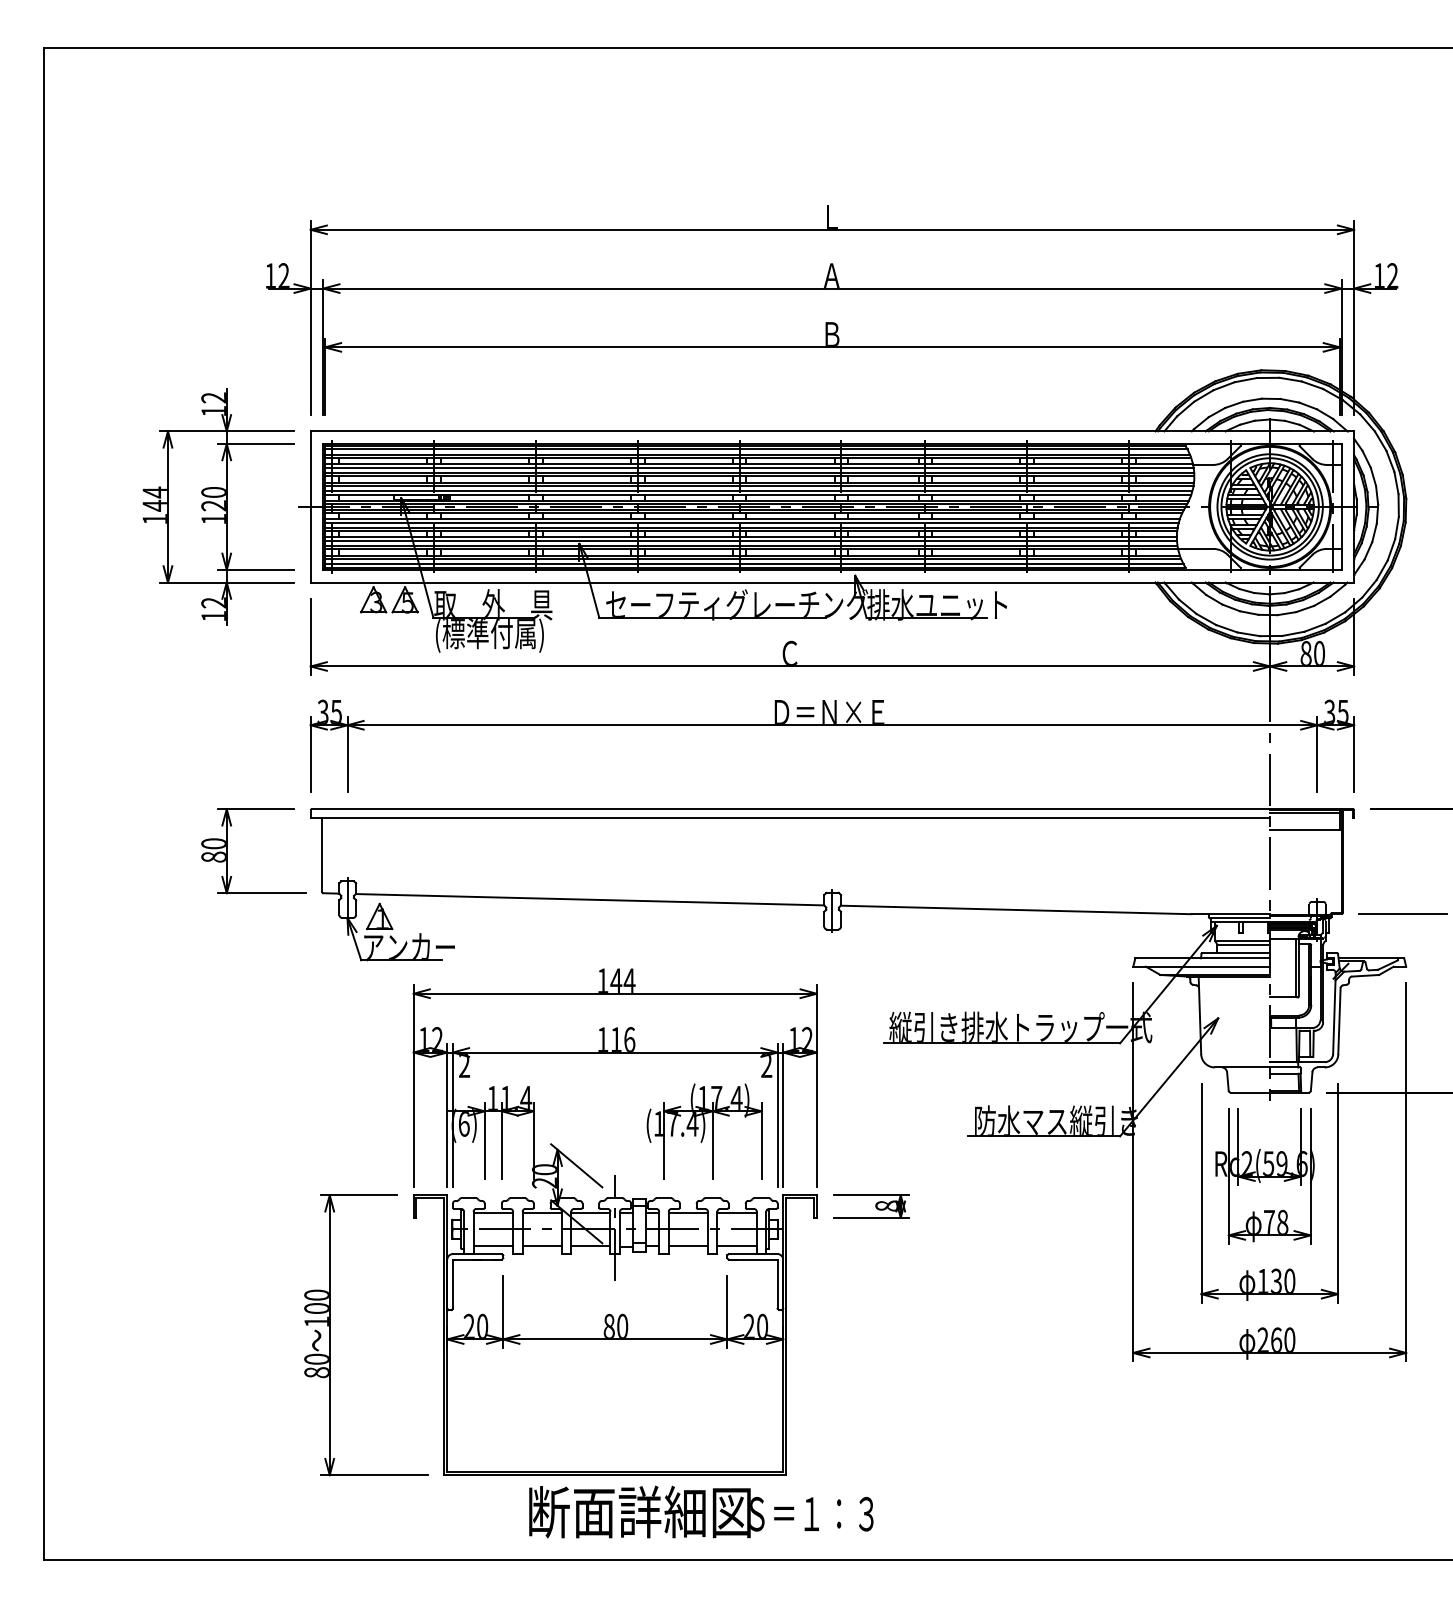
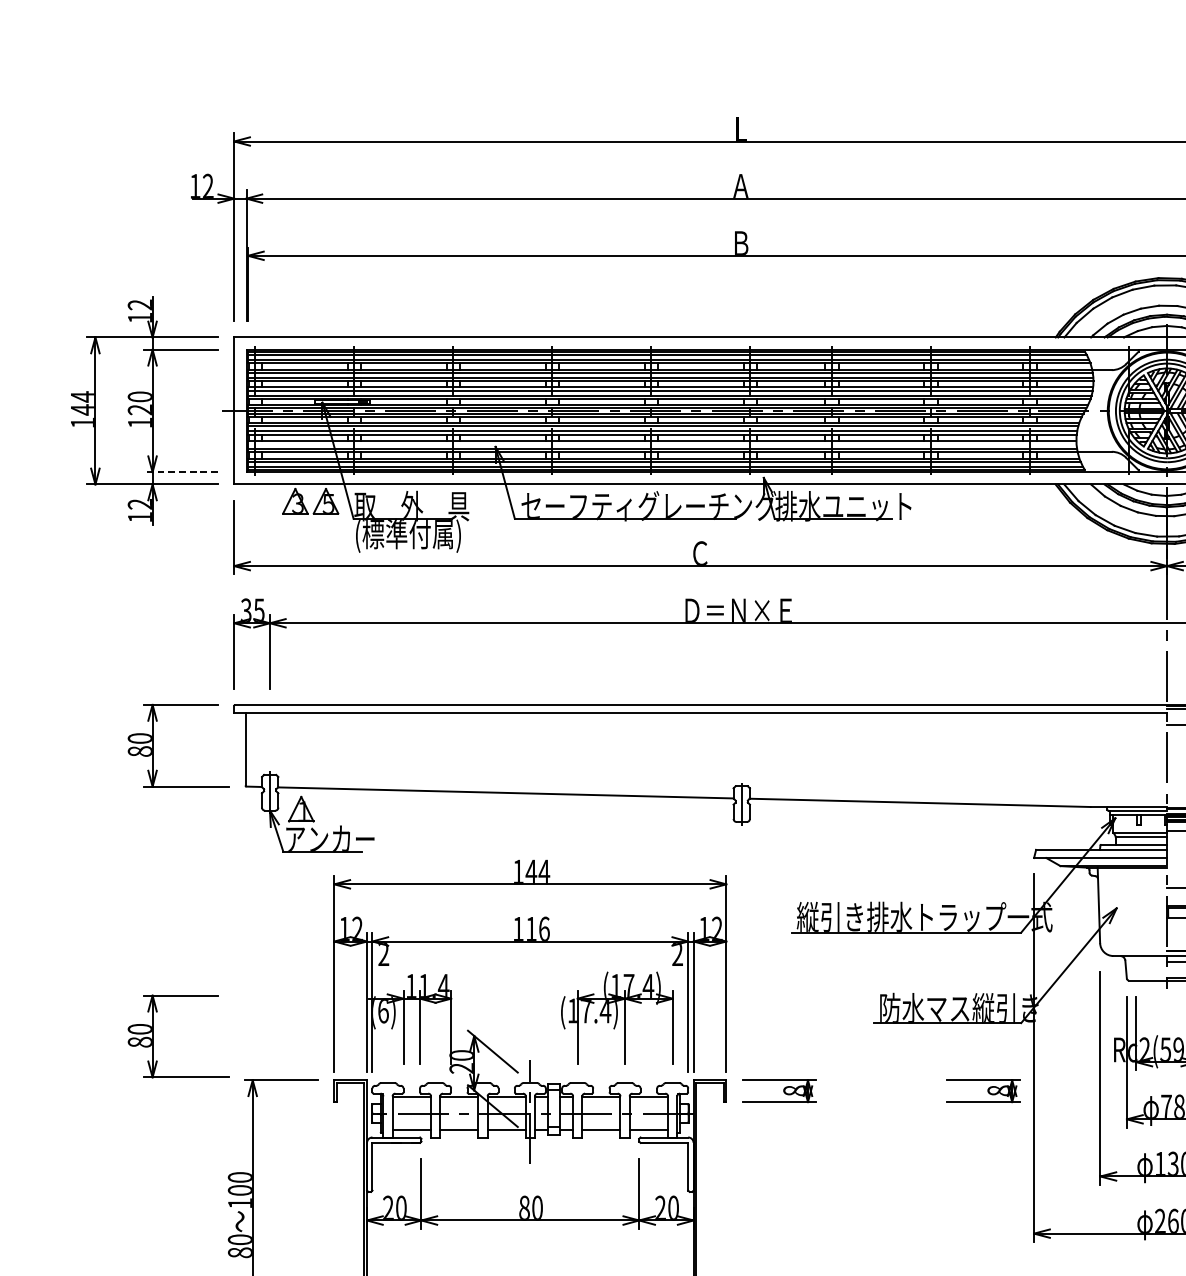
line: (750, 540) -> (661, 443), removed
line: (256, 569) -> (181, 471), solid -> dashed
part: (227, 1150) -> (153, 1036), added
part: (1081, 1206) -> (983, 1091), added

